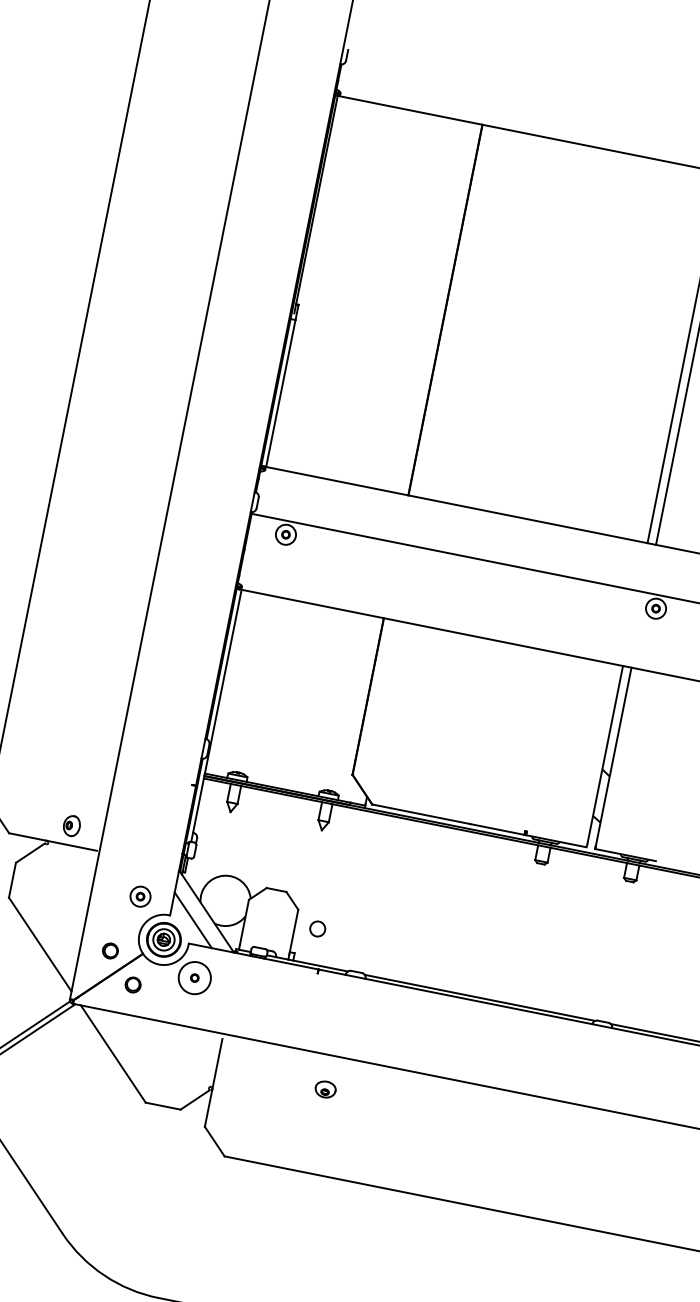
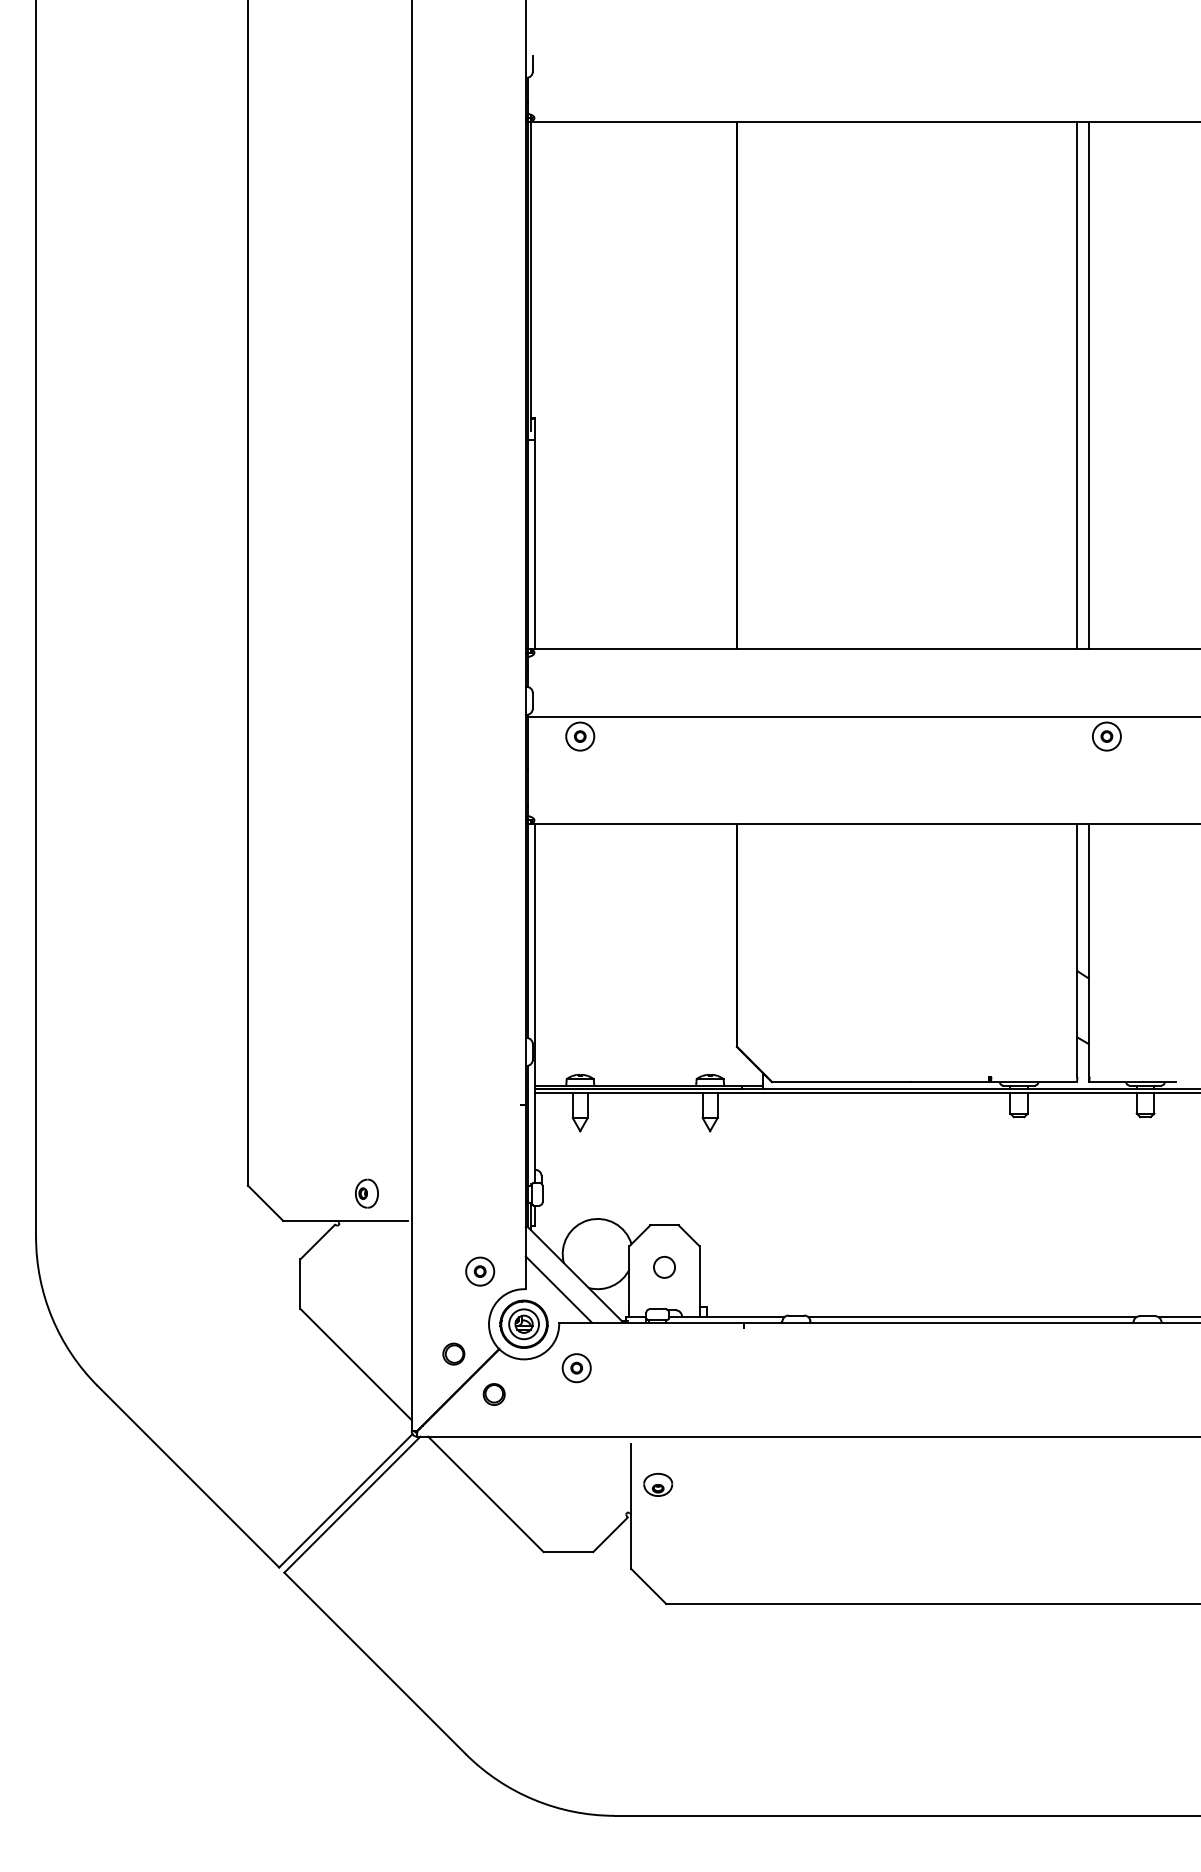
circle: (317, 929) -> (664, 1267), moved
circle: (194, 978) -> (576, 1368), size x0.62
part: (325, 1089) -> (658, 1484), moved

